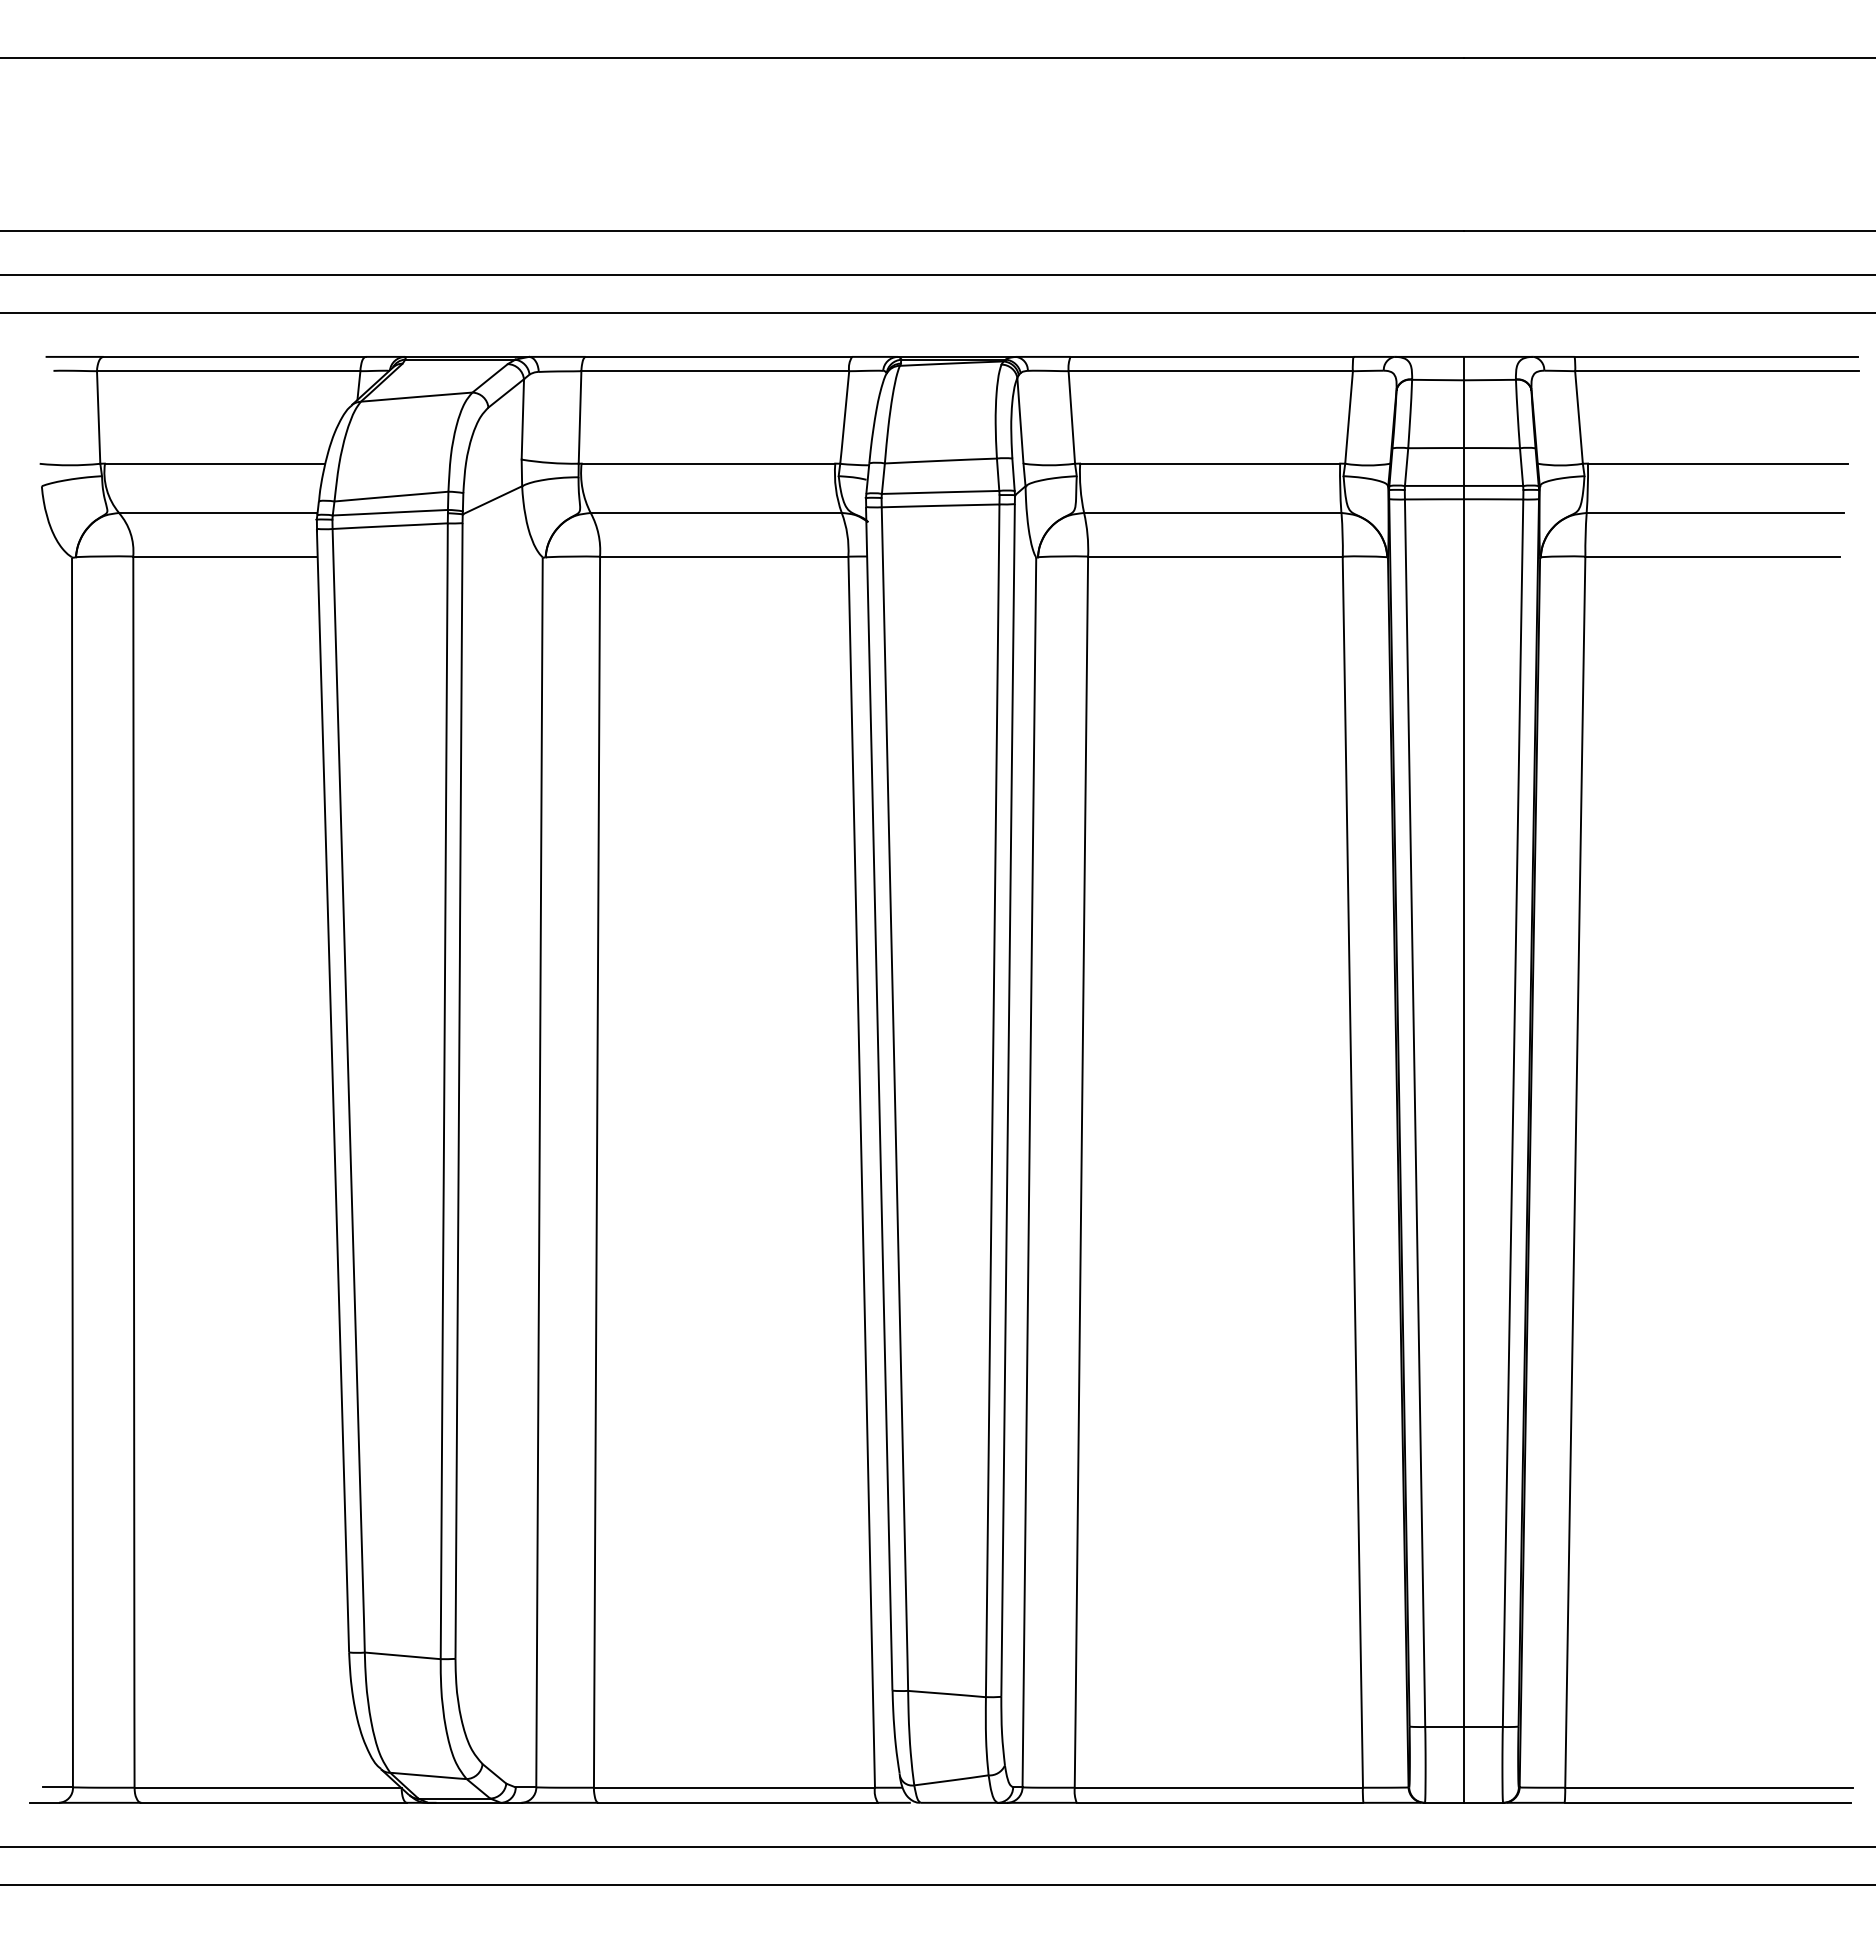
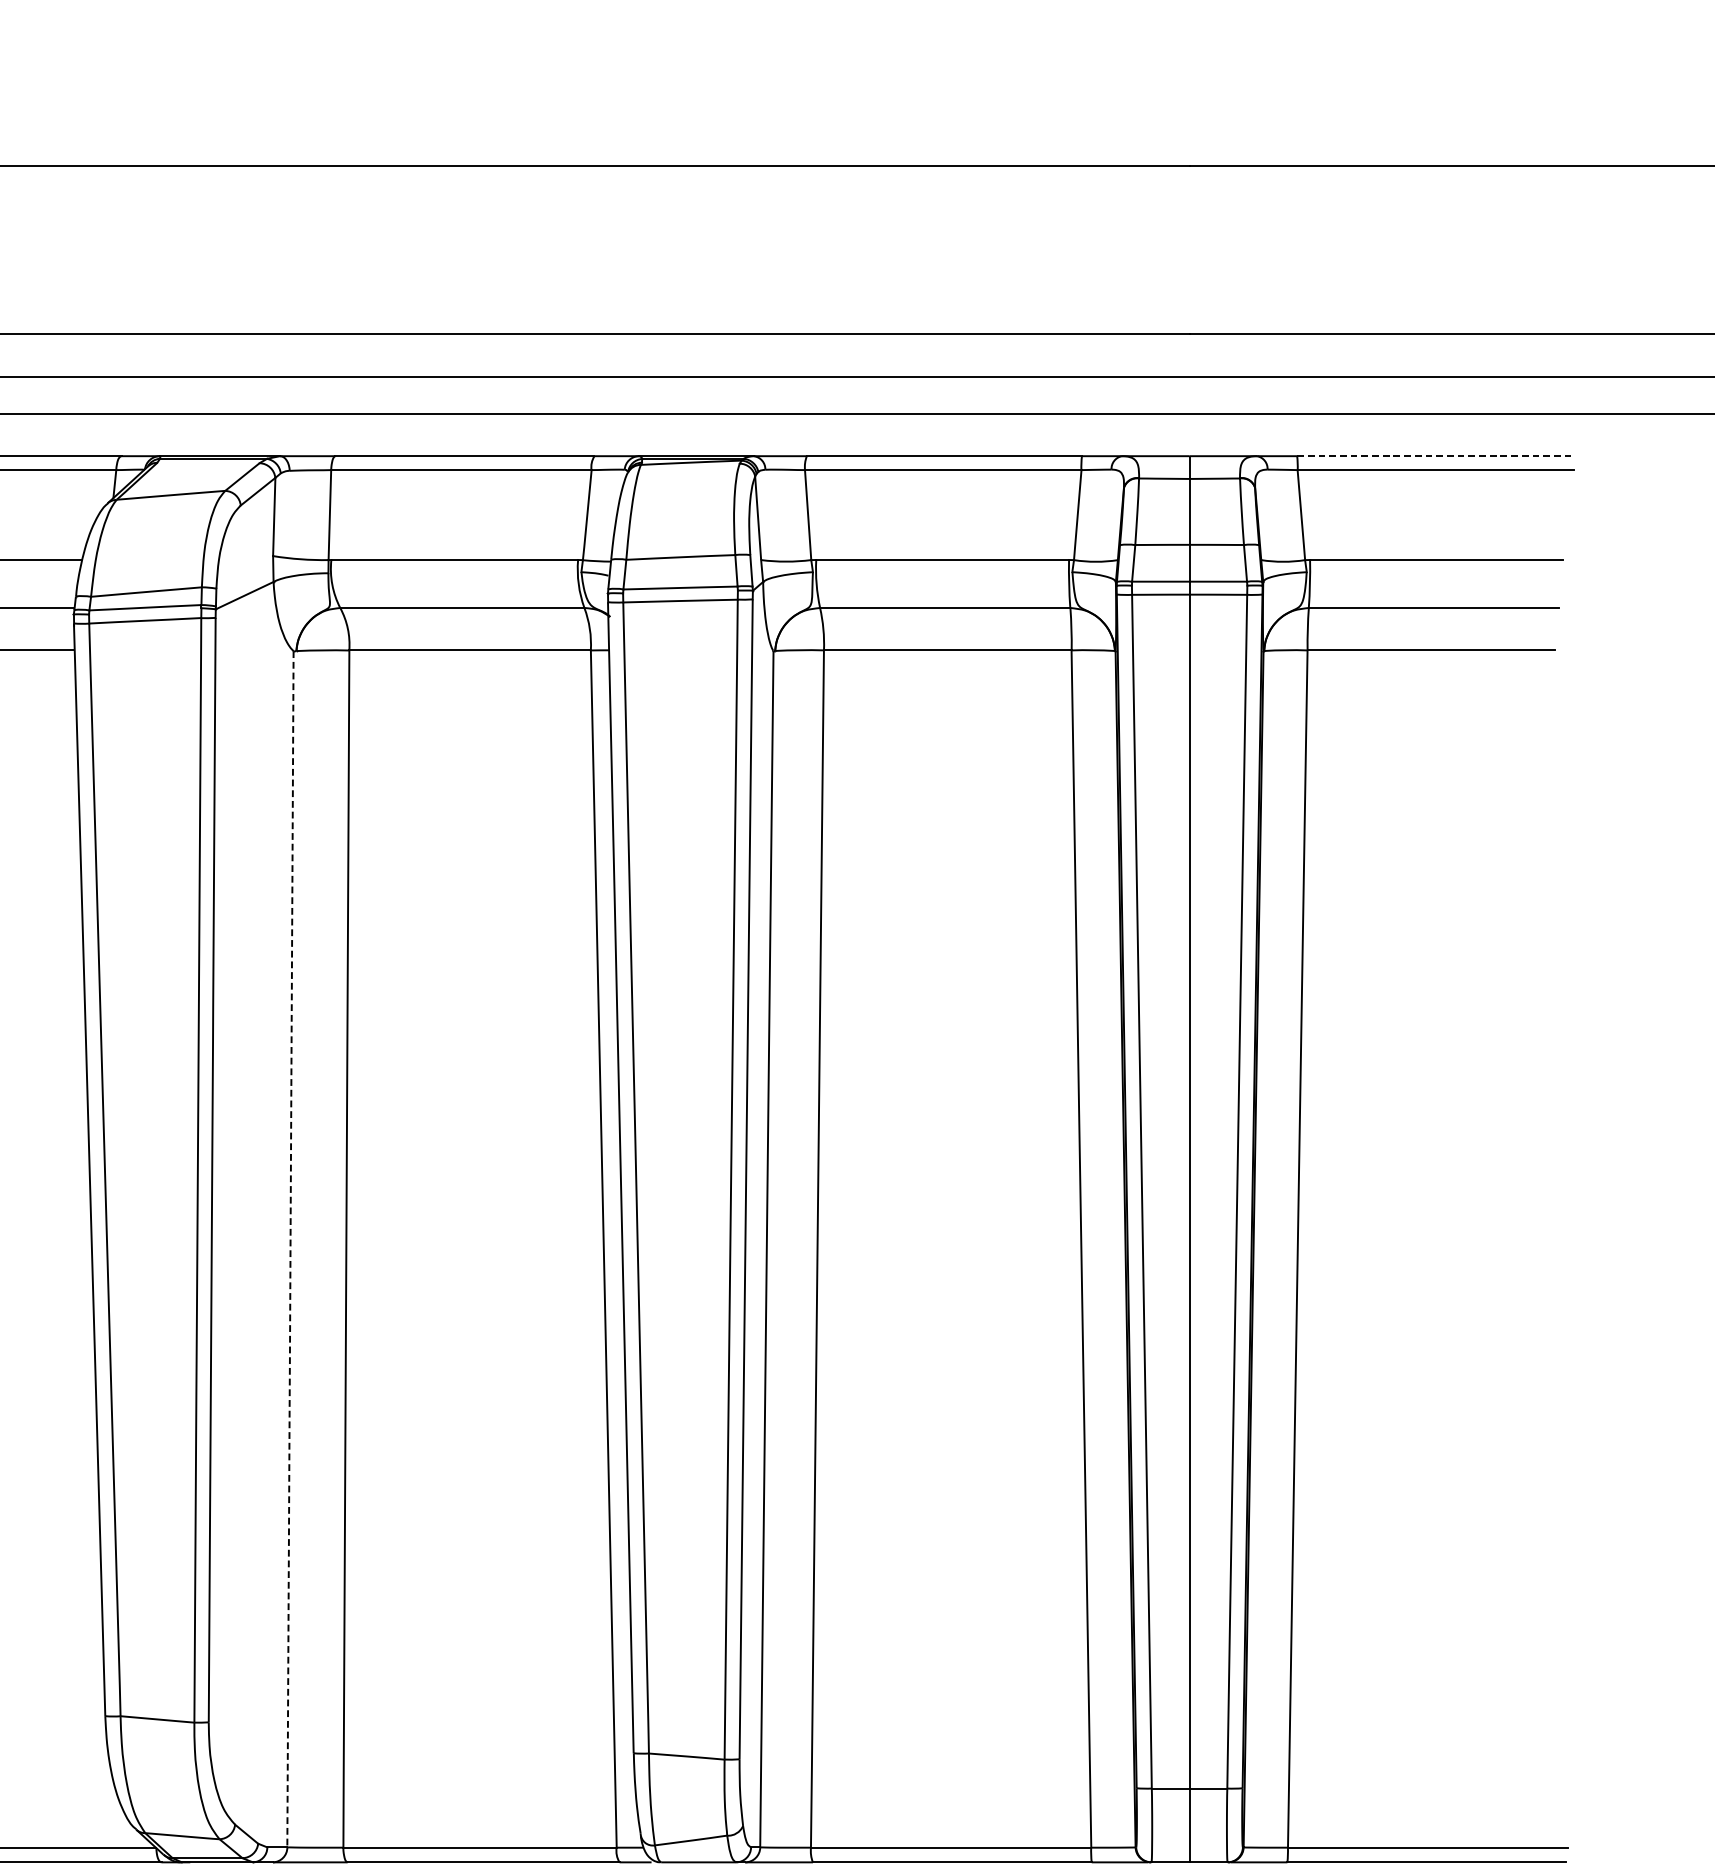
line: (1716, 356) -> (1435, 455), solid -> dashed
line: (539, 1174) -> (290, 1251), solid -> dashed

